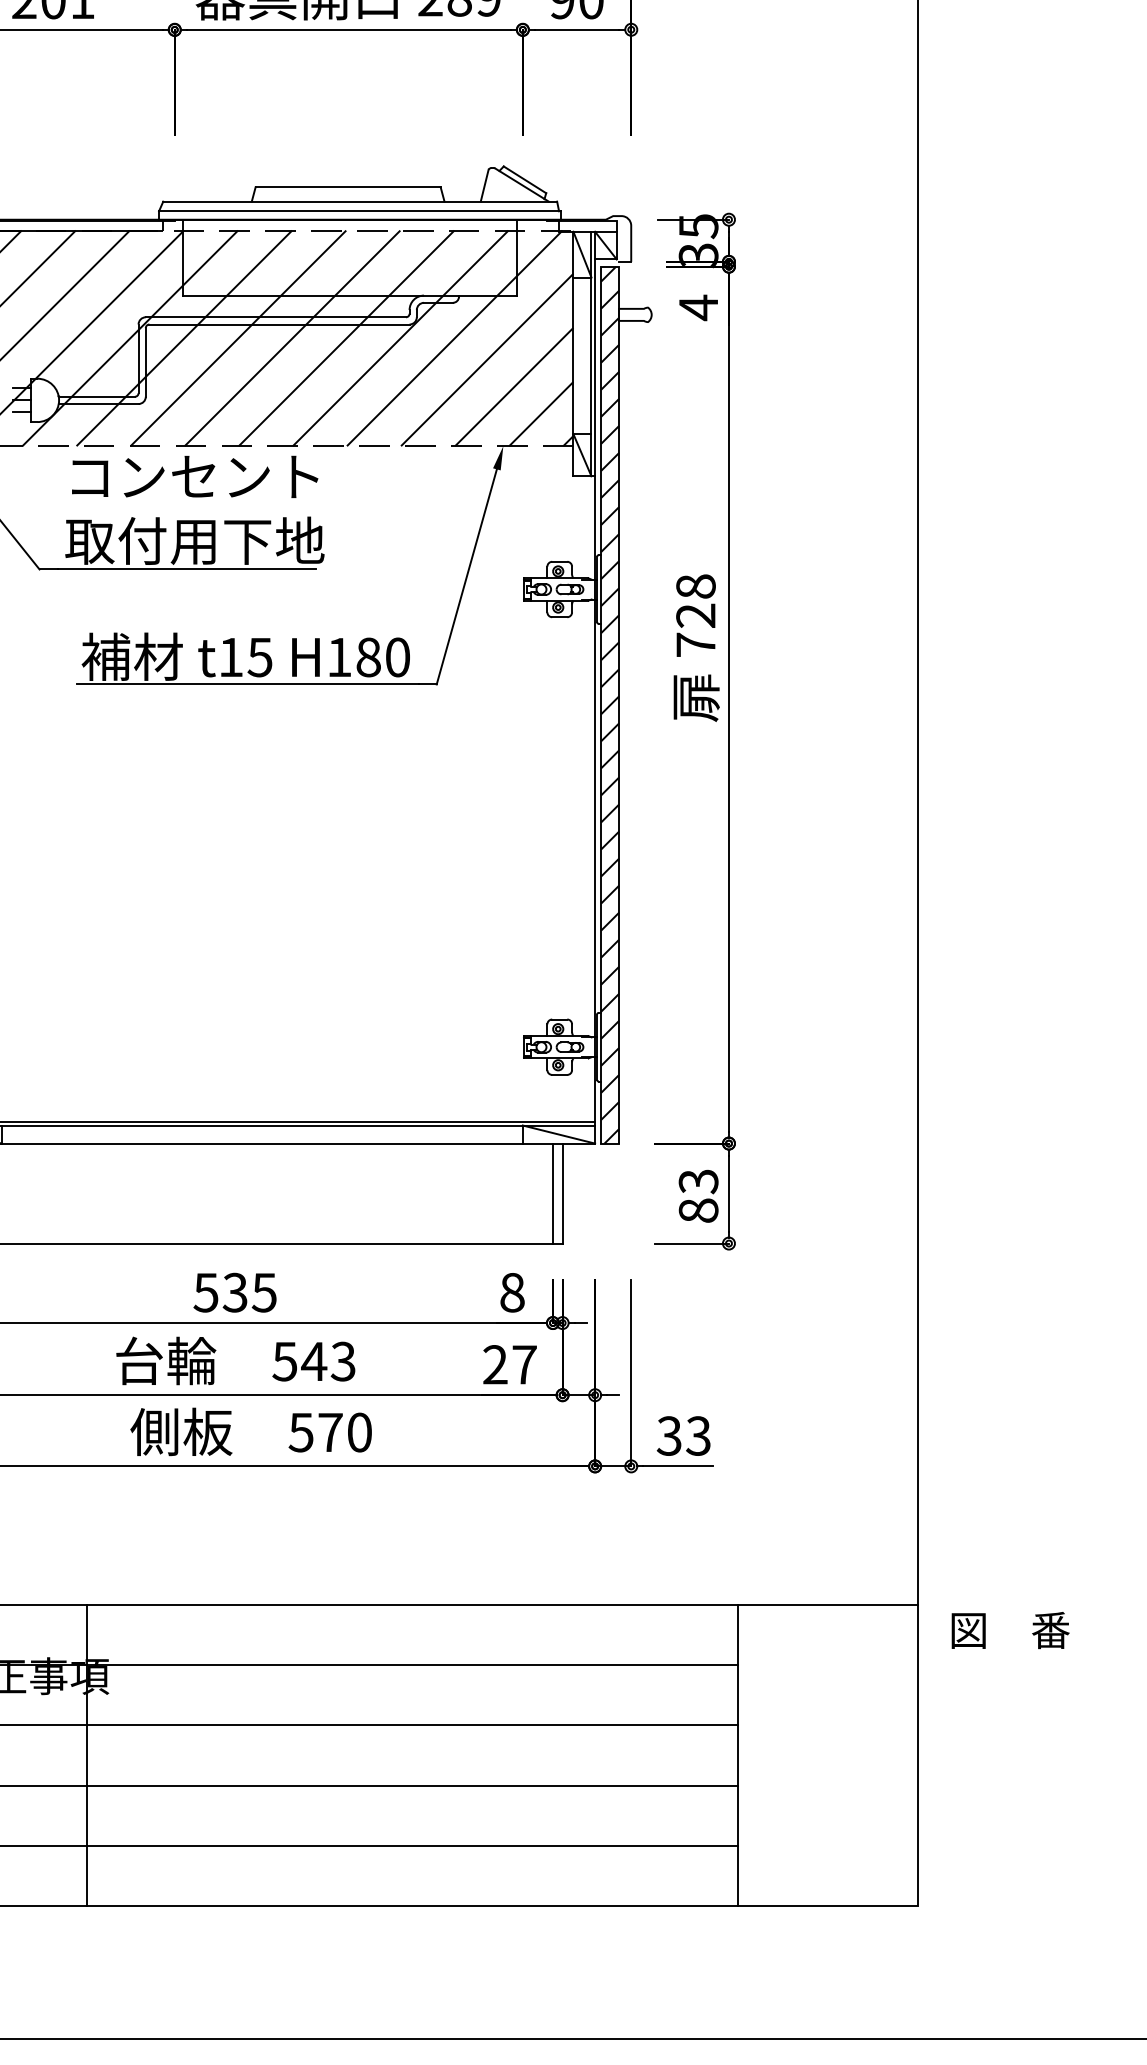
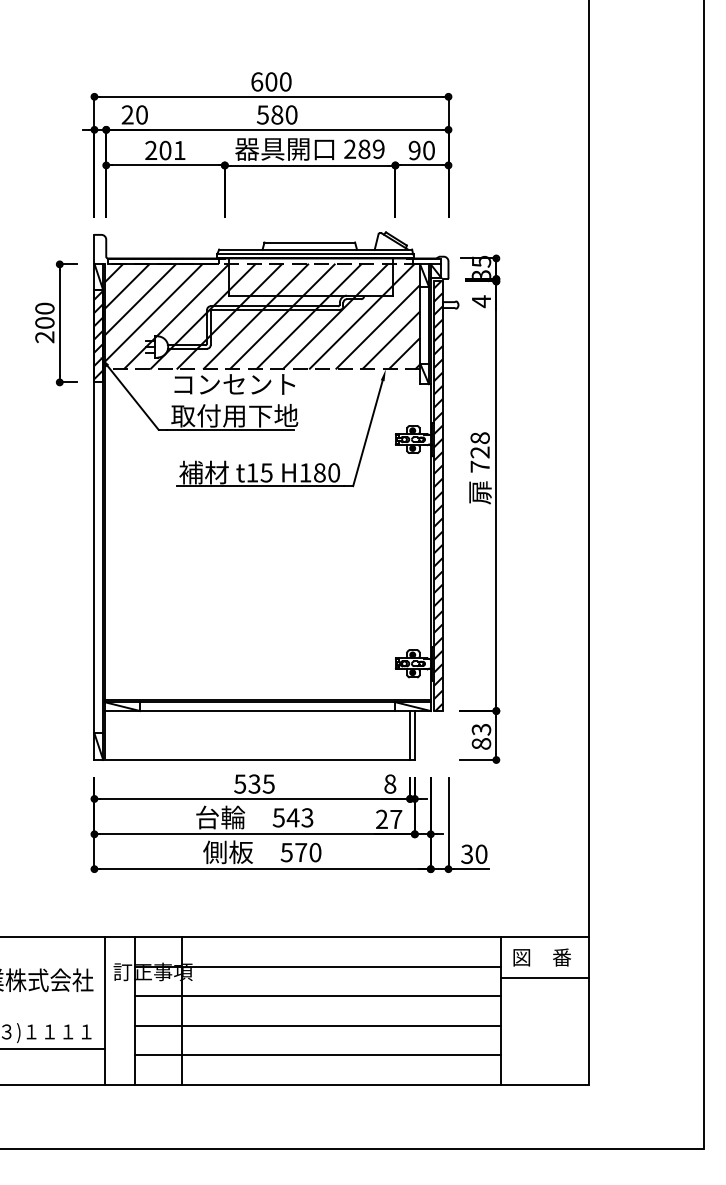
text: (698, 1434) -> (481, 853), 33 -> 30
text: (1008, 1630) -> (541, 957), moved
line: (827, 1689) -> (544, 978), added

